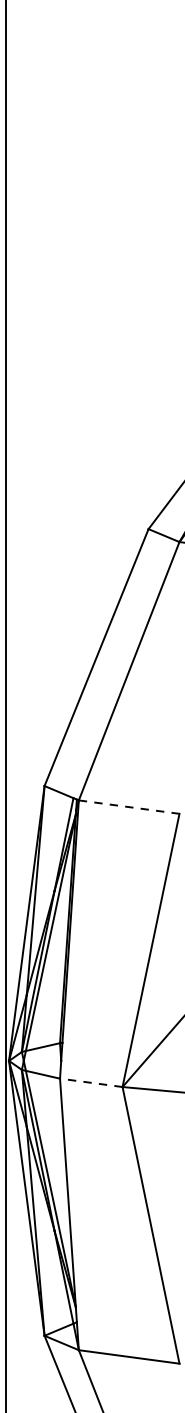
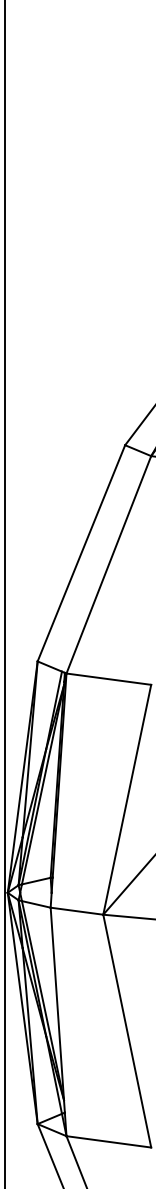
line: (128, 807) -> (108, 679), dashed -> solid
line: (90, 1083) -> (76, 911), dashed -> solid

